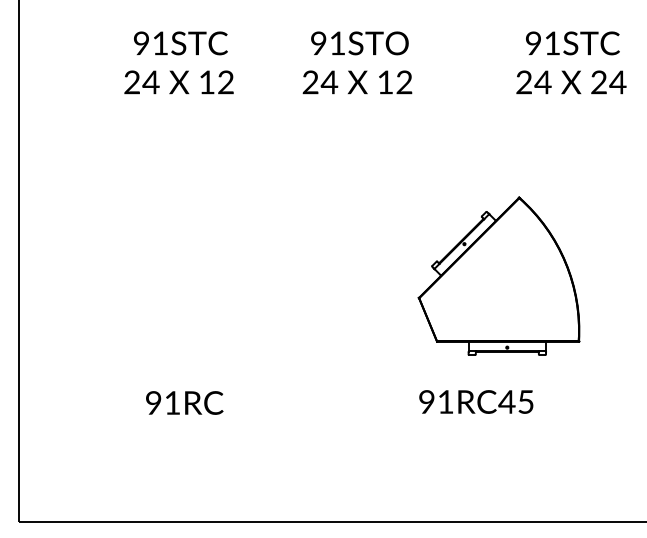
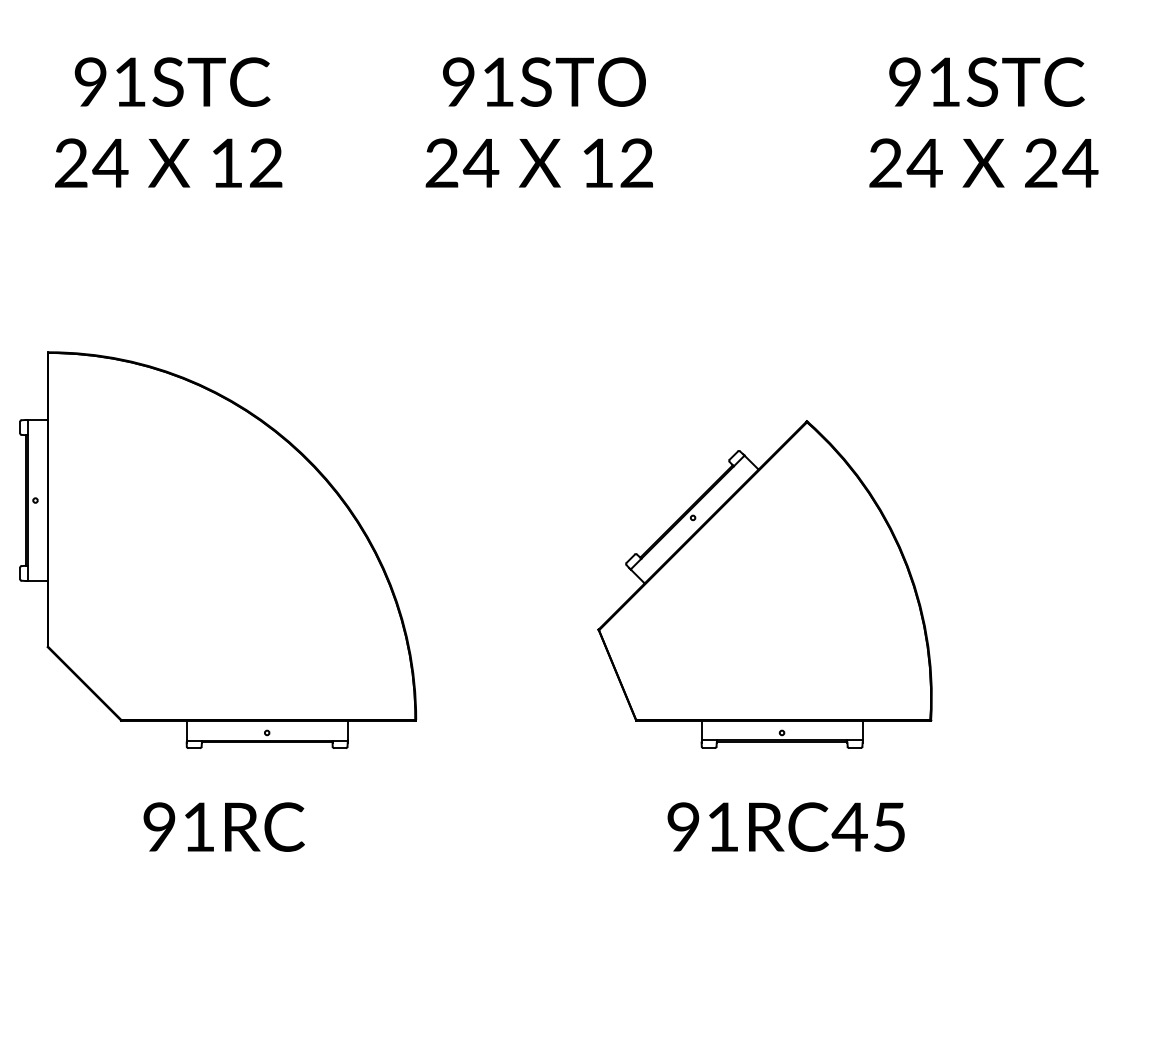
part: (202, 268) -> (217, 549), added
part: (498, 275) -> (763, 583), moved
text: (184, 402) -> (223, 826), moved

